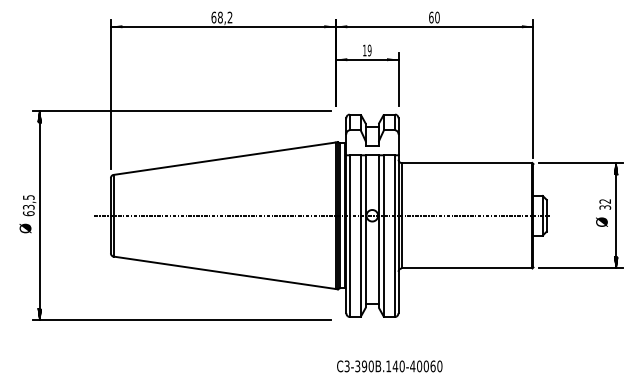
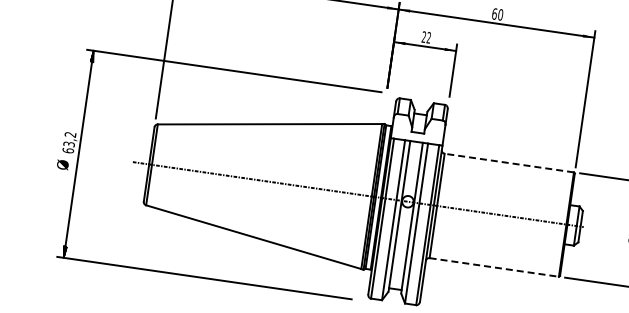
text: (366, 50) -> (425, 37), 19 -> 22
line: (466, 163) -> (508, 163), solid -> dashed
text: (28, 197) -> (70, 134), 63,5 -> 63,2
line: (467, 268) -> (494, 267), solid -> dashed

